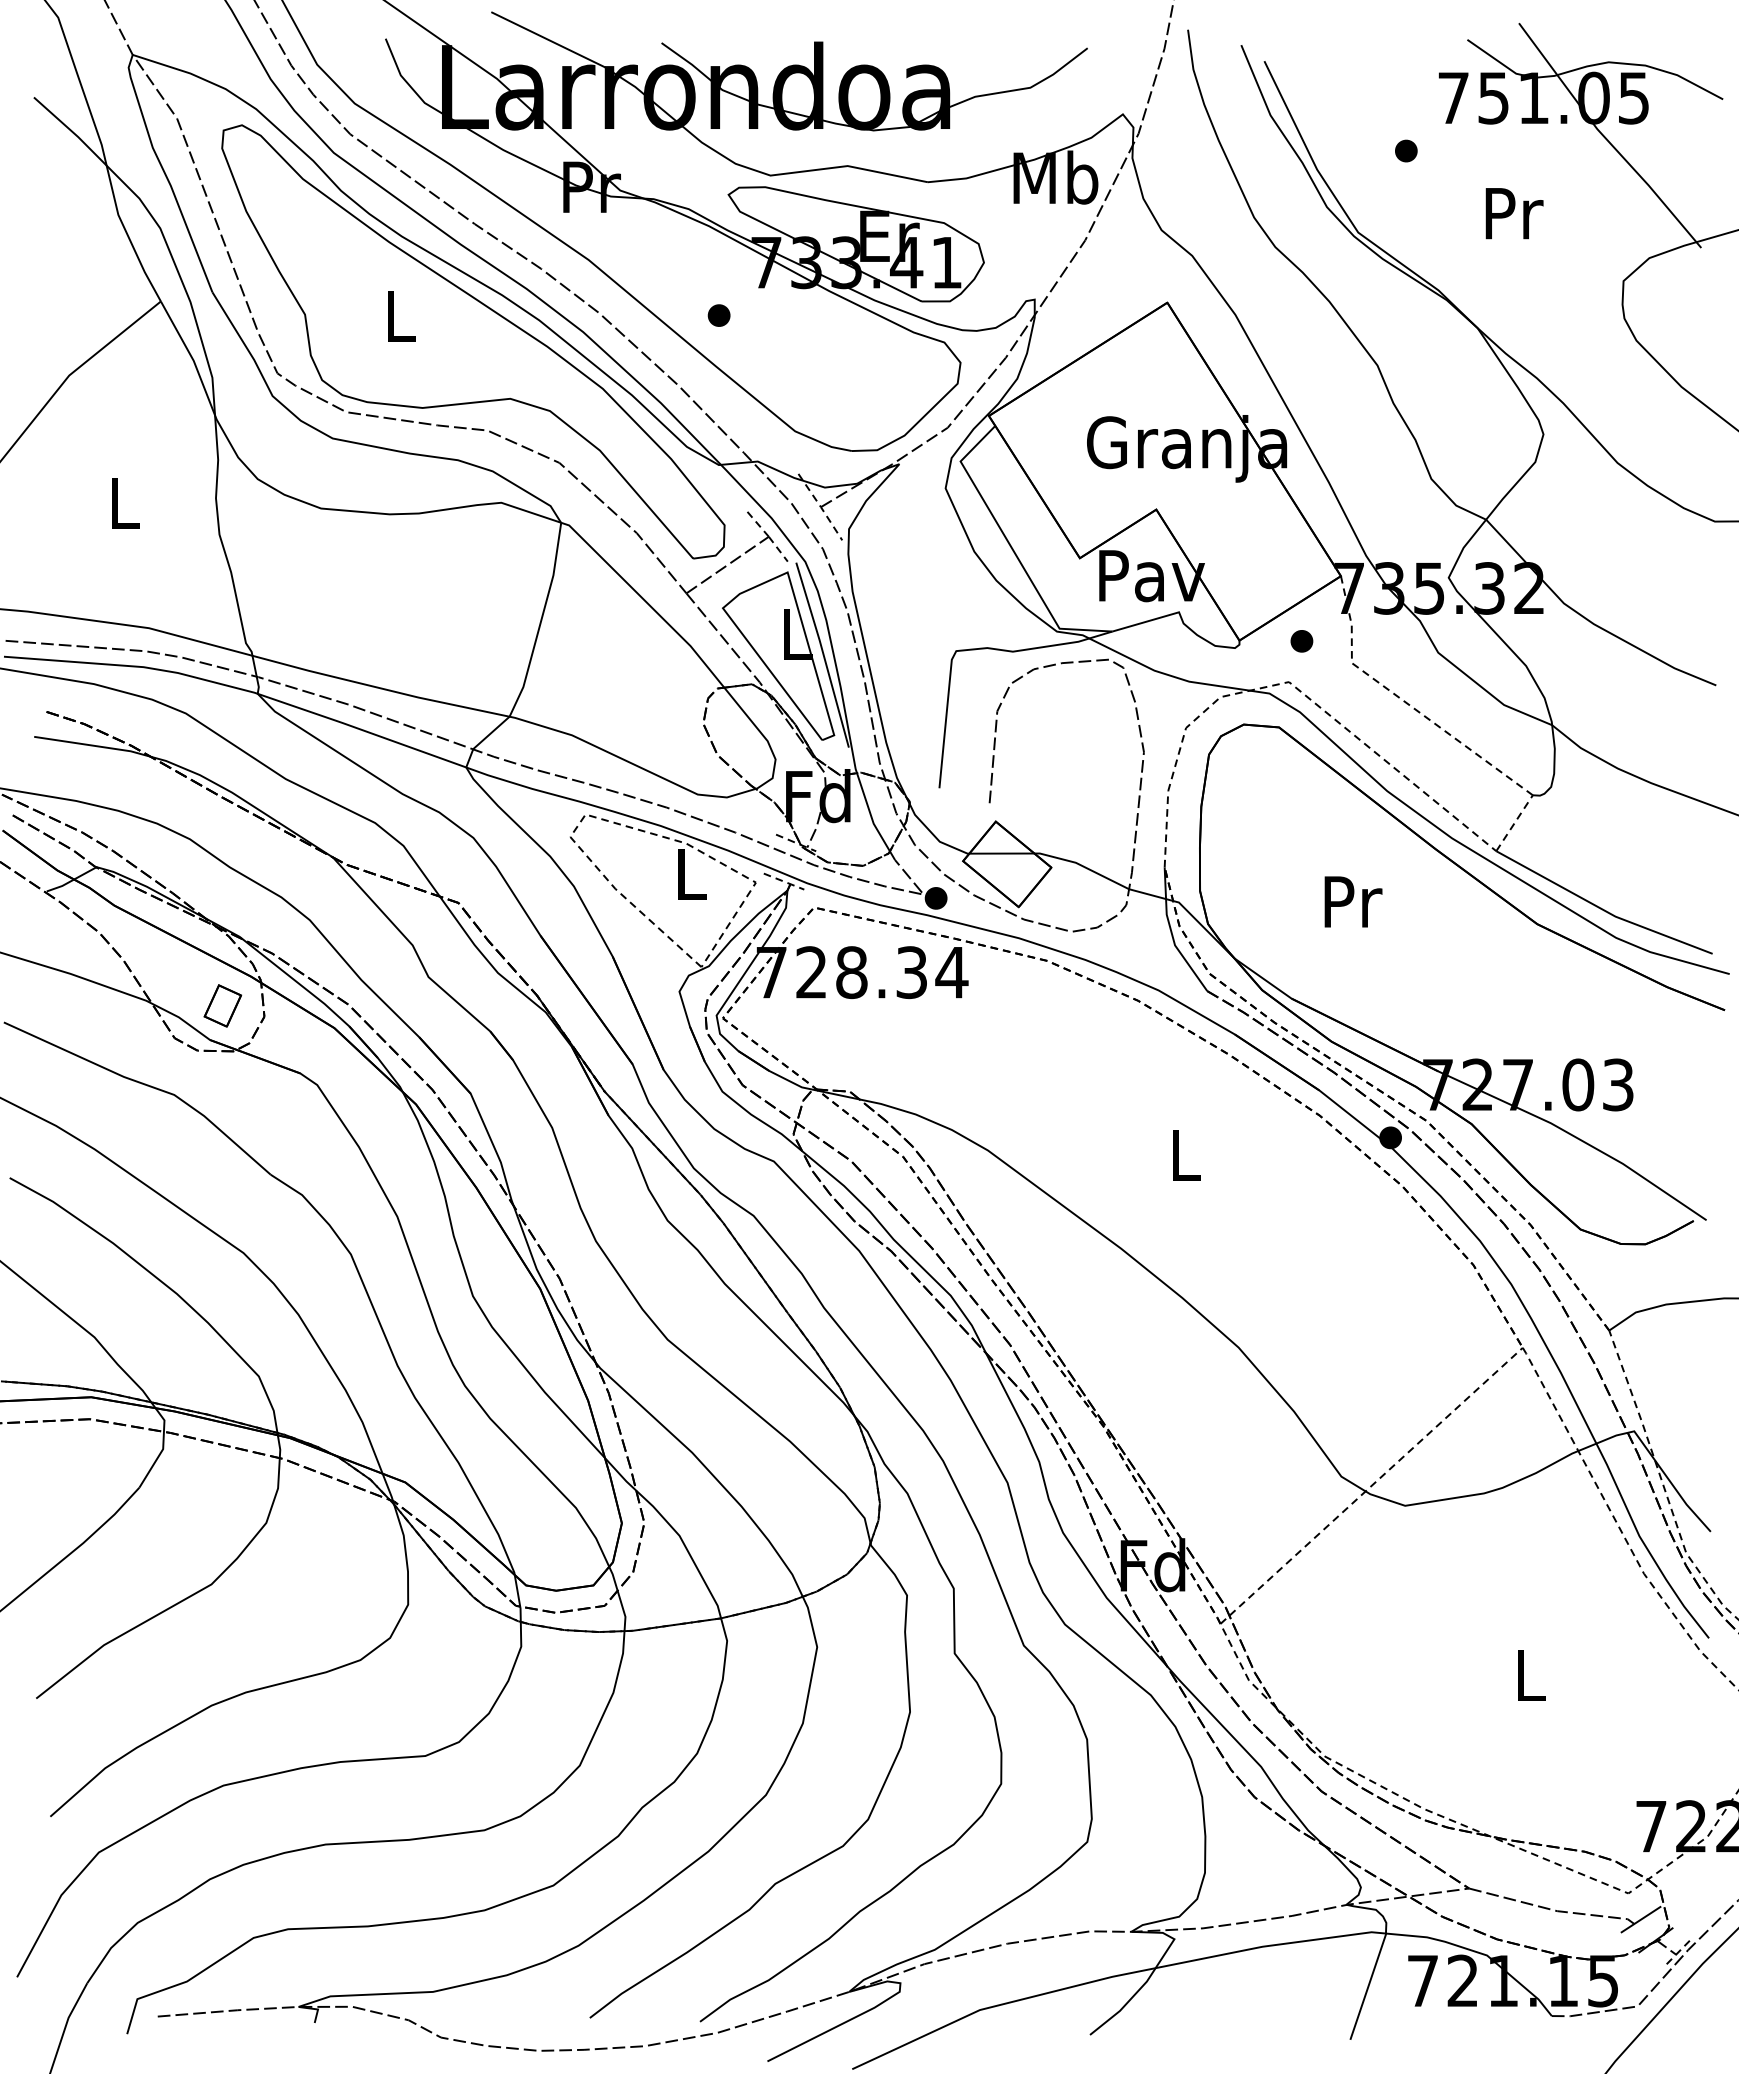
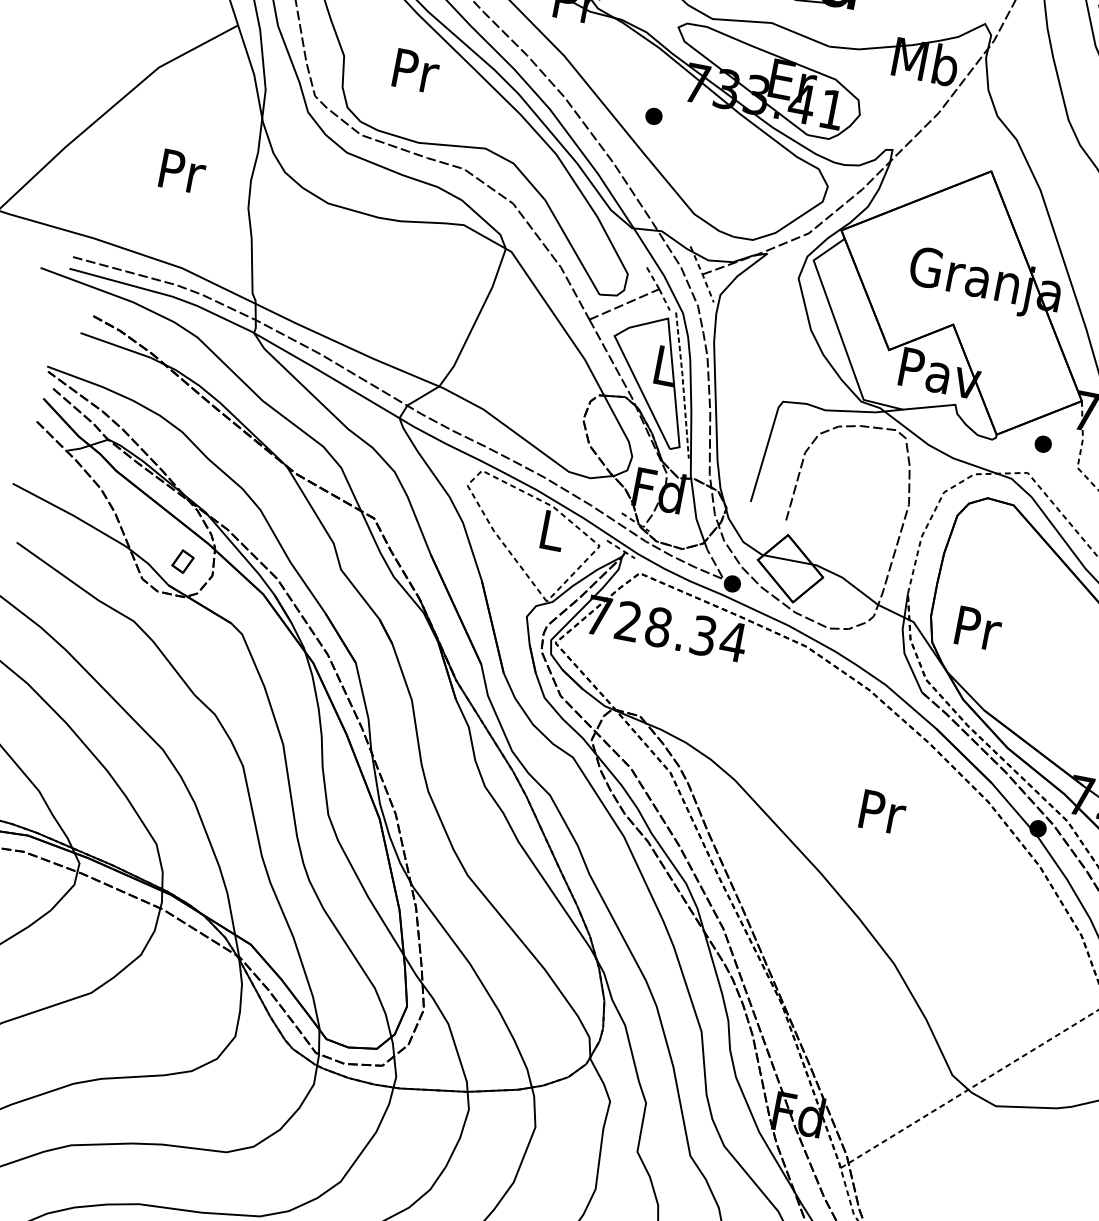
text: (401, 315) -> (416, 70), L -> Pr
text: (125, 503) -> (182, 171), L -> Pr
line: (823, 654) -> (683, 385), solid -> dashed
text: (1353, 901) -> (978, 628), moved
part: (222, 1005) -> (182, 561), size x0.7
text: (1186, 1154) -> (882, 811), L -> Pr

